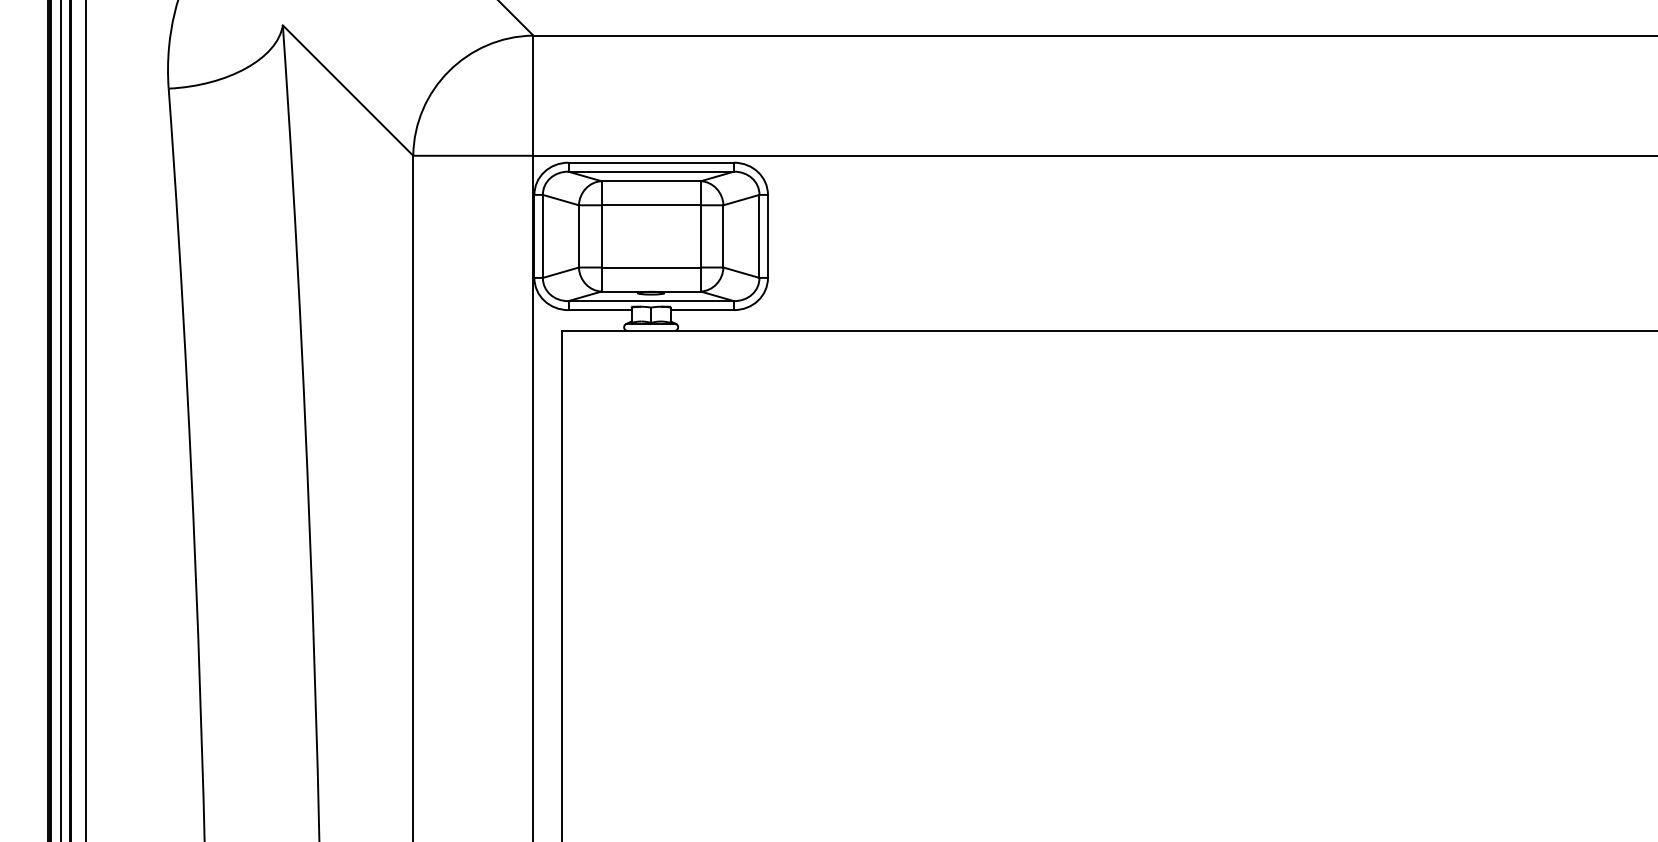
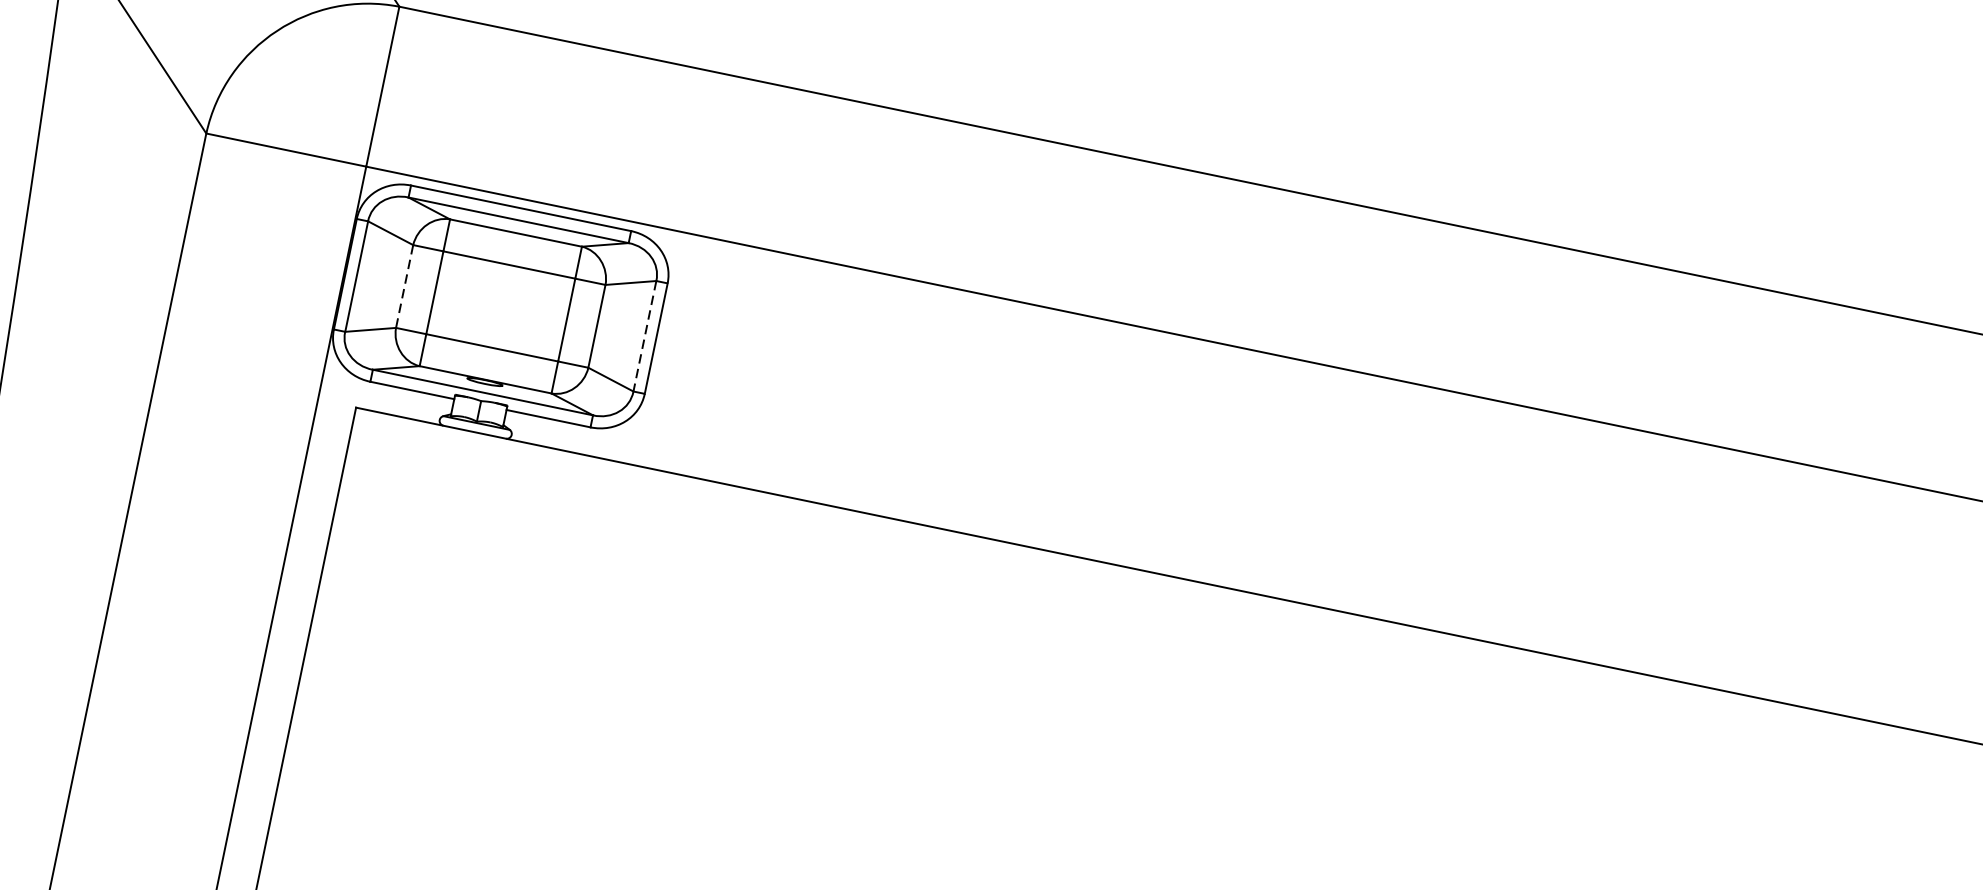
line: (578, 236) -> (404, 286), solid -> dashed
line: (759, 236) -> (644, 336), solid -> dashed

